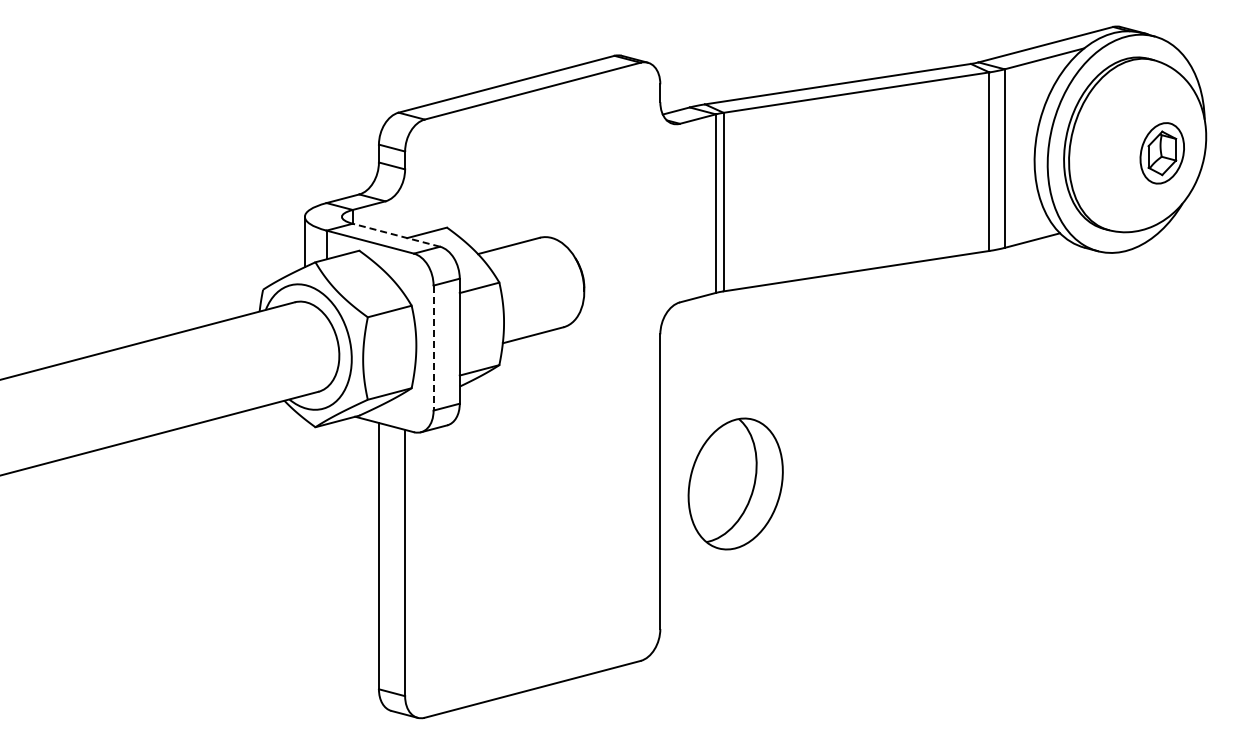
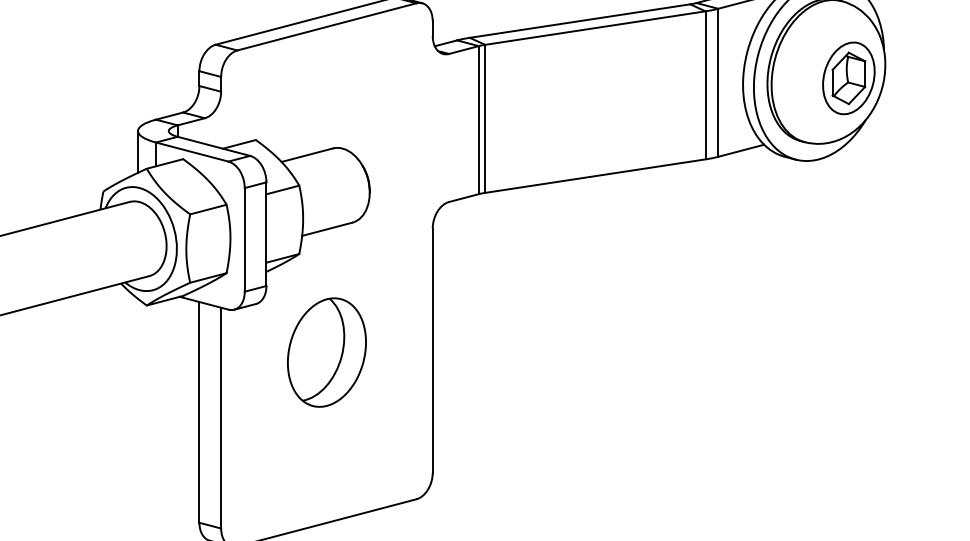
part: (1162, 153) -> (849, 78), size x1.43
line: (395, 235) -> (213, 146), dashed -> solid
line: (433, 348) -> (244, 240), dashed -> solid
part: (735, 483) -> (326, 352), moved

